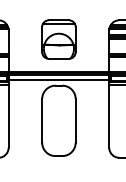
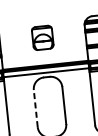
part: (58, 39) -> (42, 37), size x0.7
line: (42, 120) -> (36, 108), solid -> dashed

